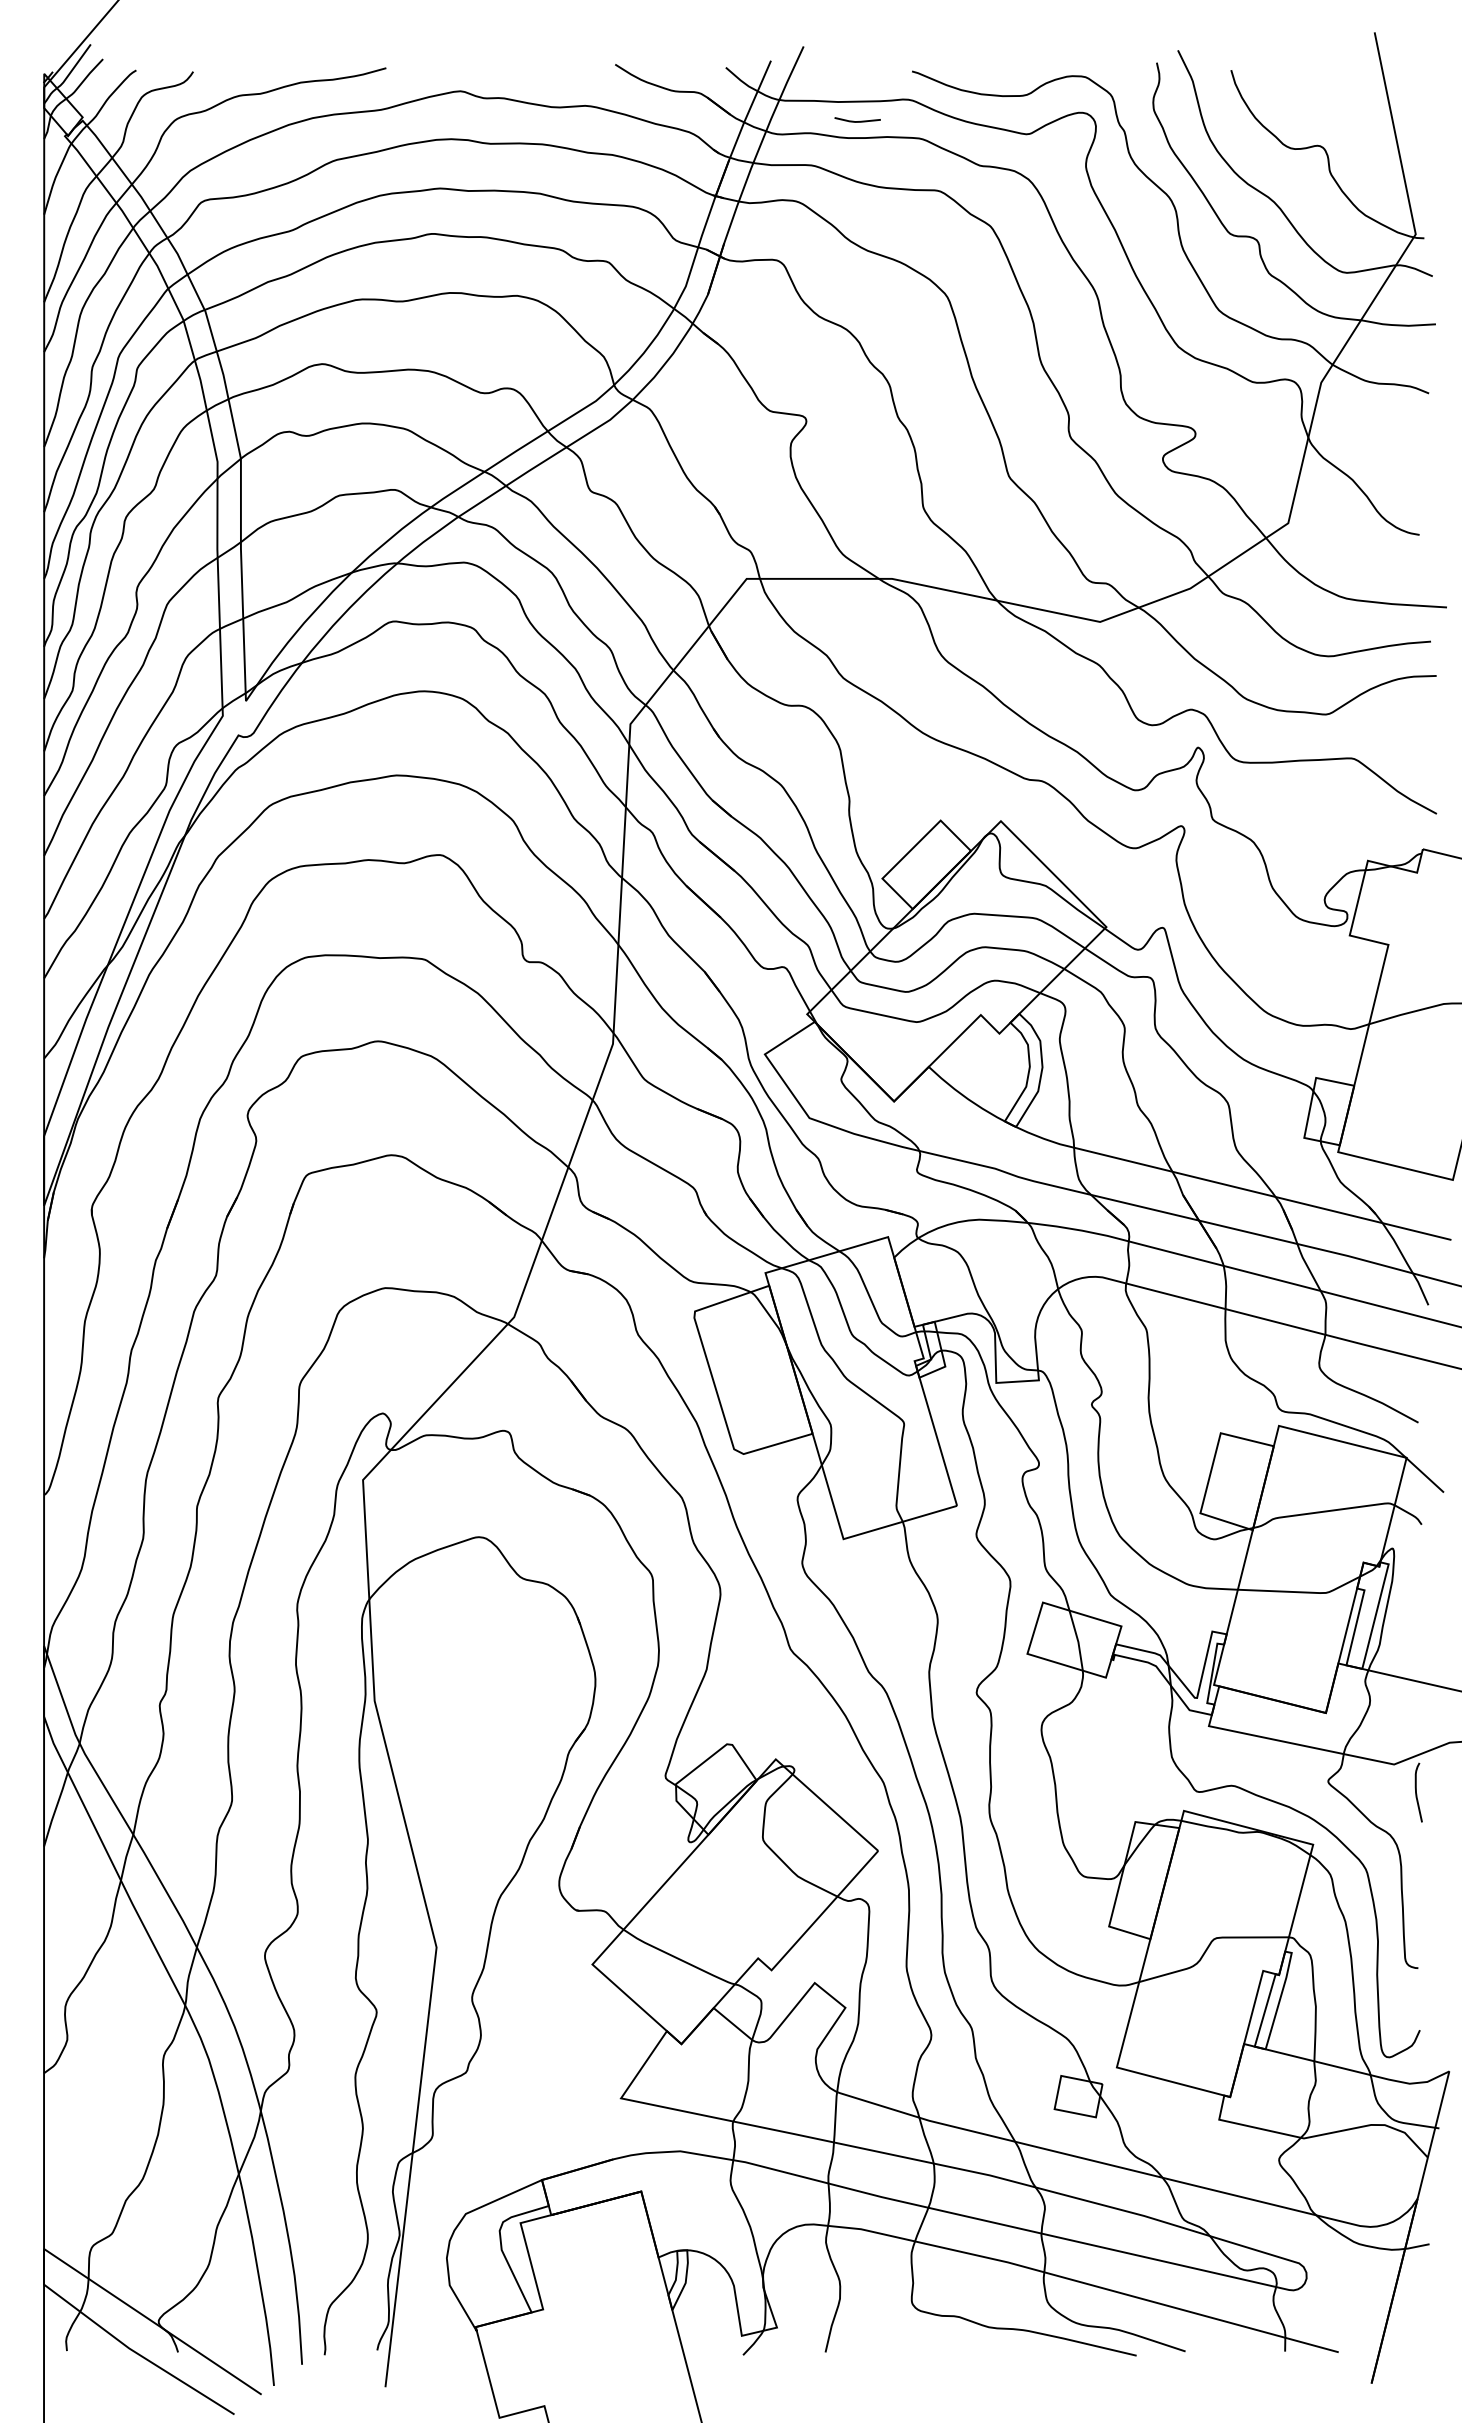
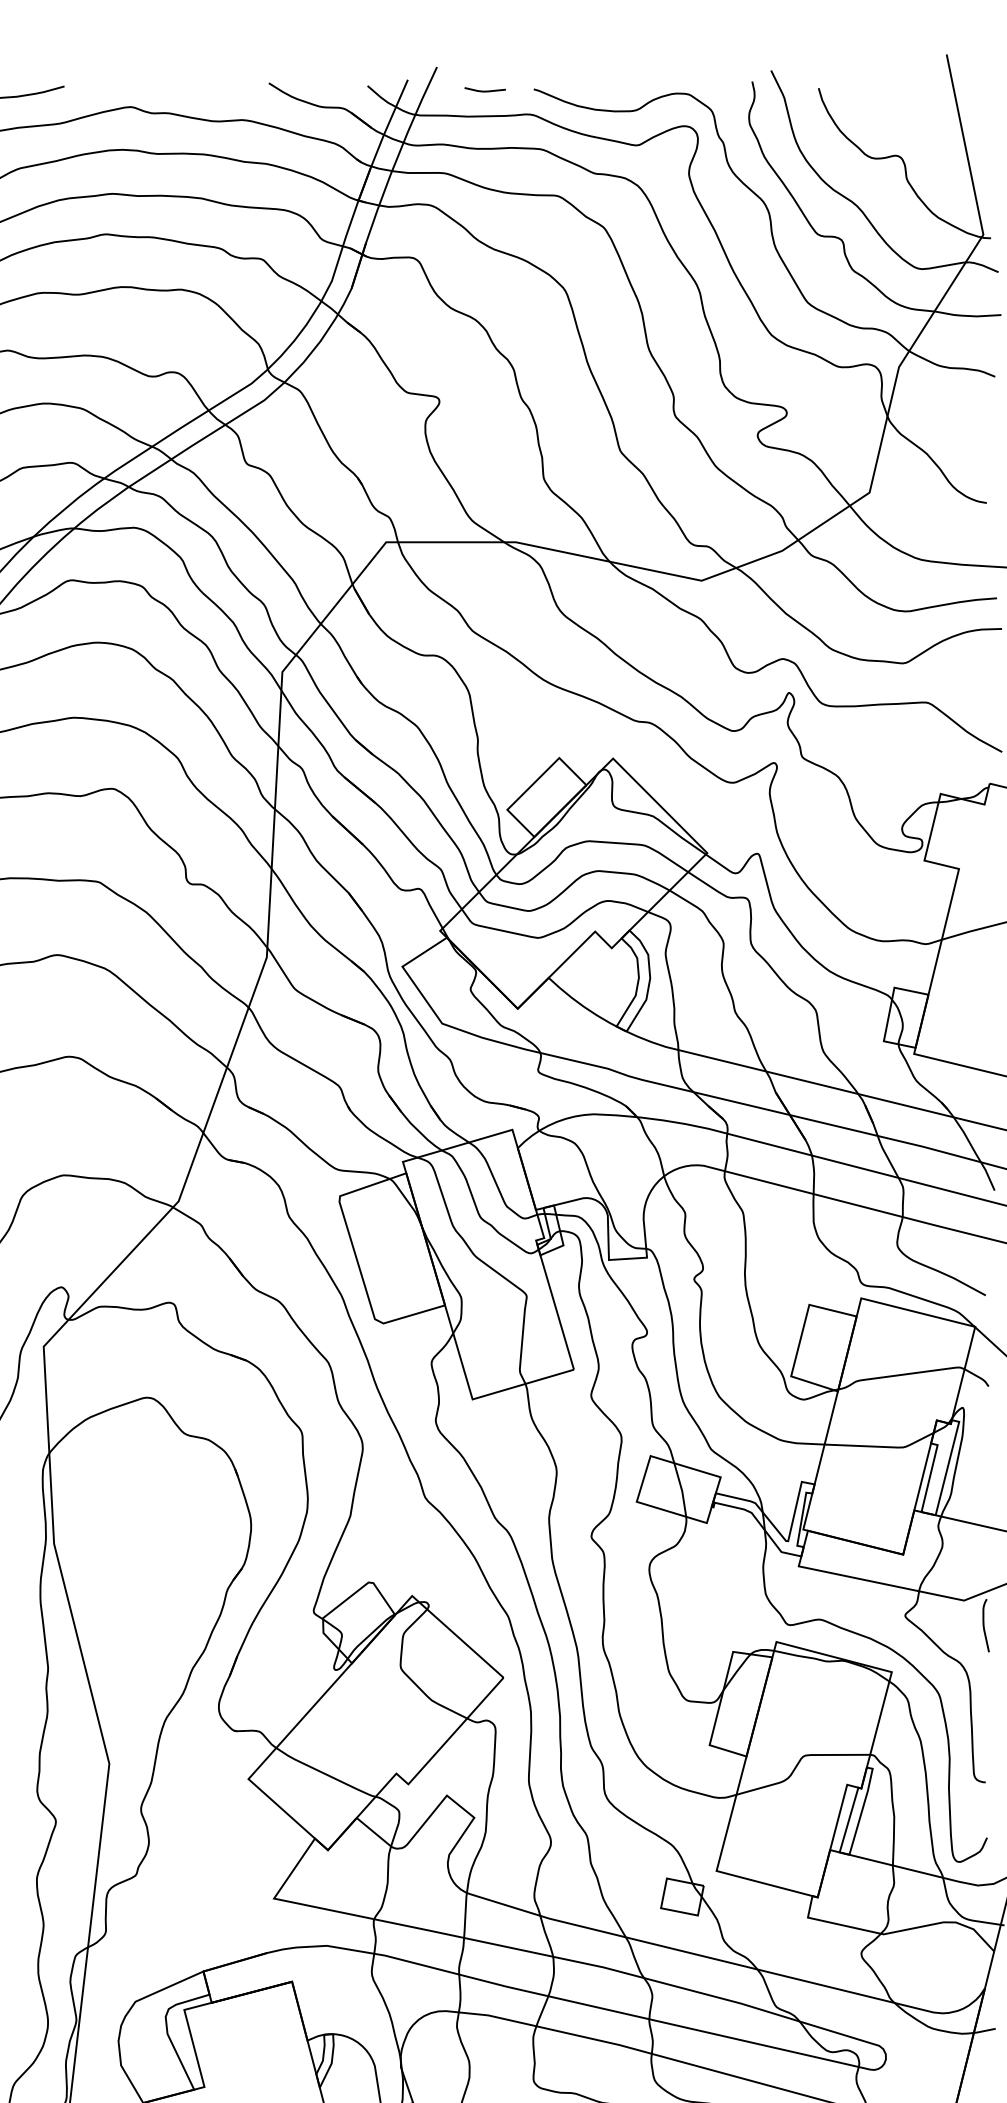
line: (857, 121) -> (485, 91), moved

